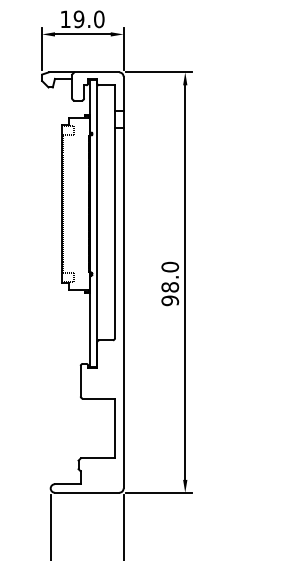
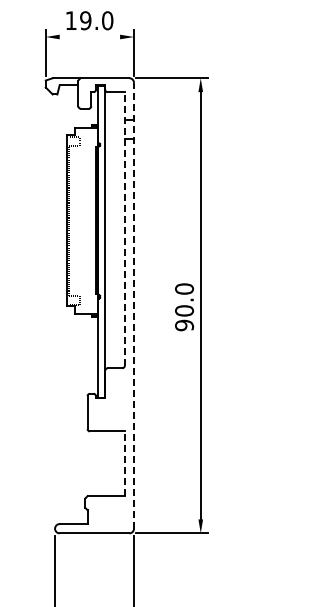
line: (82, 34) -> (89, 37), removed
line: (114, 212) -> (124, 229), solid -> dashed
line: (124, 282) -> (134, 305), solid -> dashed
text: (170, 286) -> (184, 310), 98.0 -> 90.0
line: (114, 428) -> (124, 463), solid -> dashed

